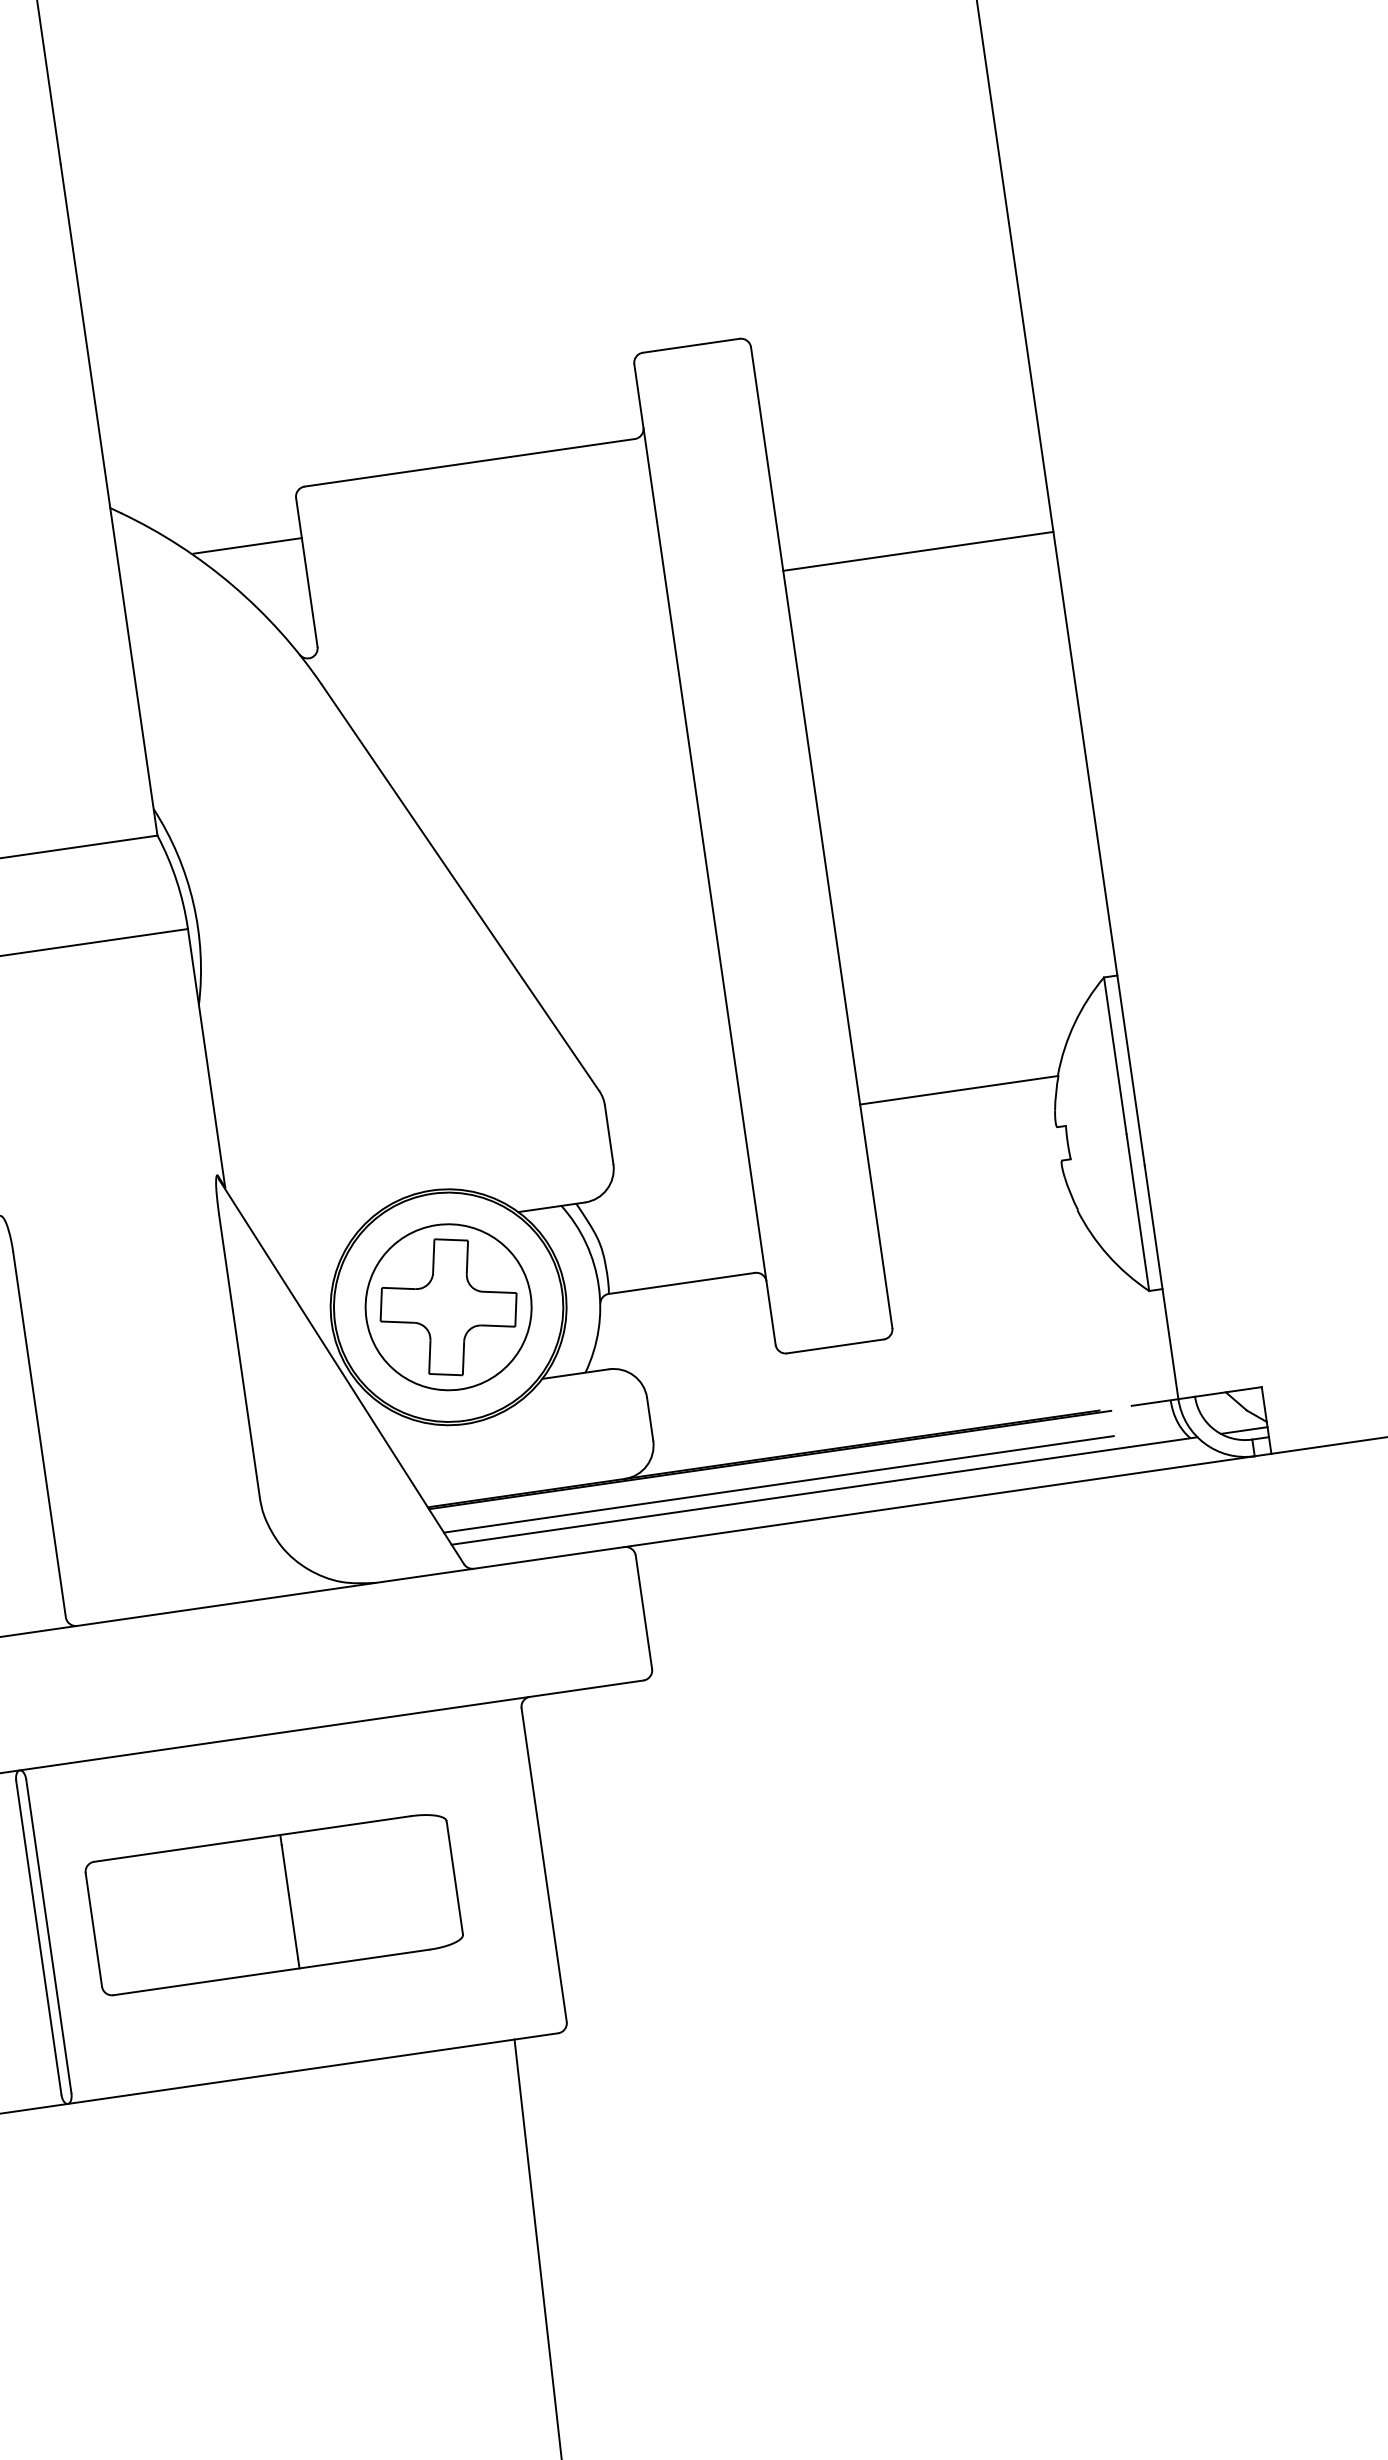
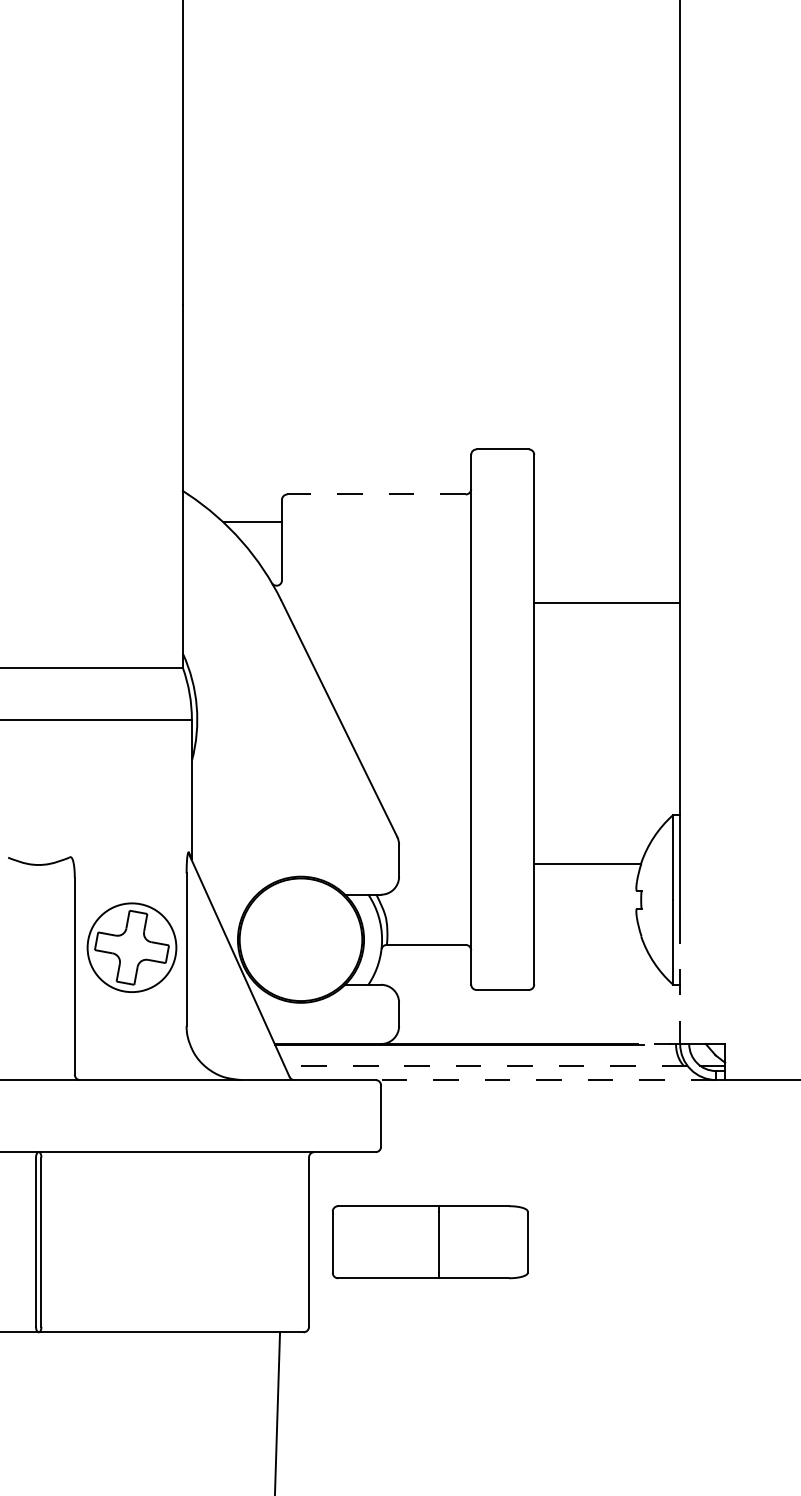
line: (469, 462) -> (376, 494), solid -> dashed
line: (918, 551) -> (607, 602), moved
line: (1162, 1283) -> (680, 981), solid -> dashed
part: (447, 1306) -> (131, 947), moved
line: (779, 1483) -> (462, 1058), removed
line: (823, 1490) -> (485, 1065), solid -> dashed
line: (938, 1502) -> (545, 1080), solid -> dashed
part: (272, 1904) -> (429, 1242), moved

